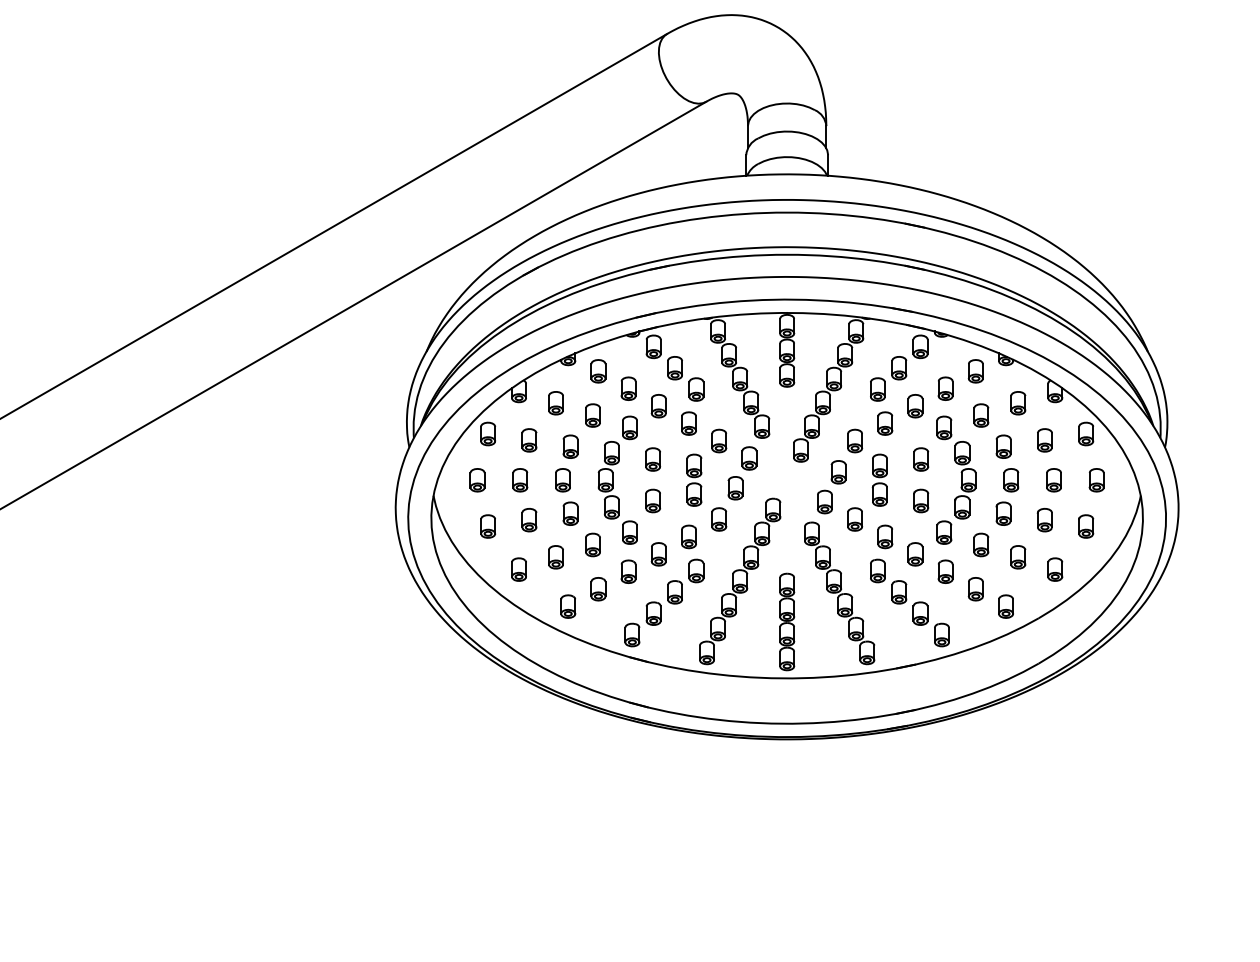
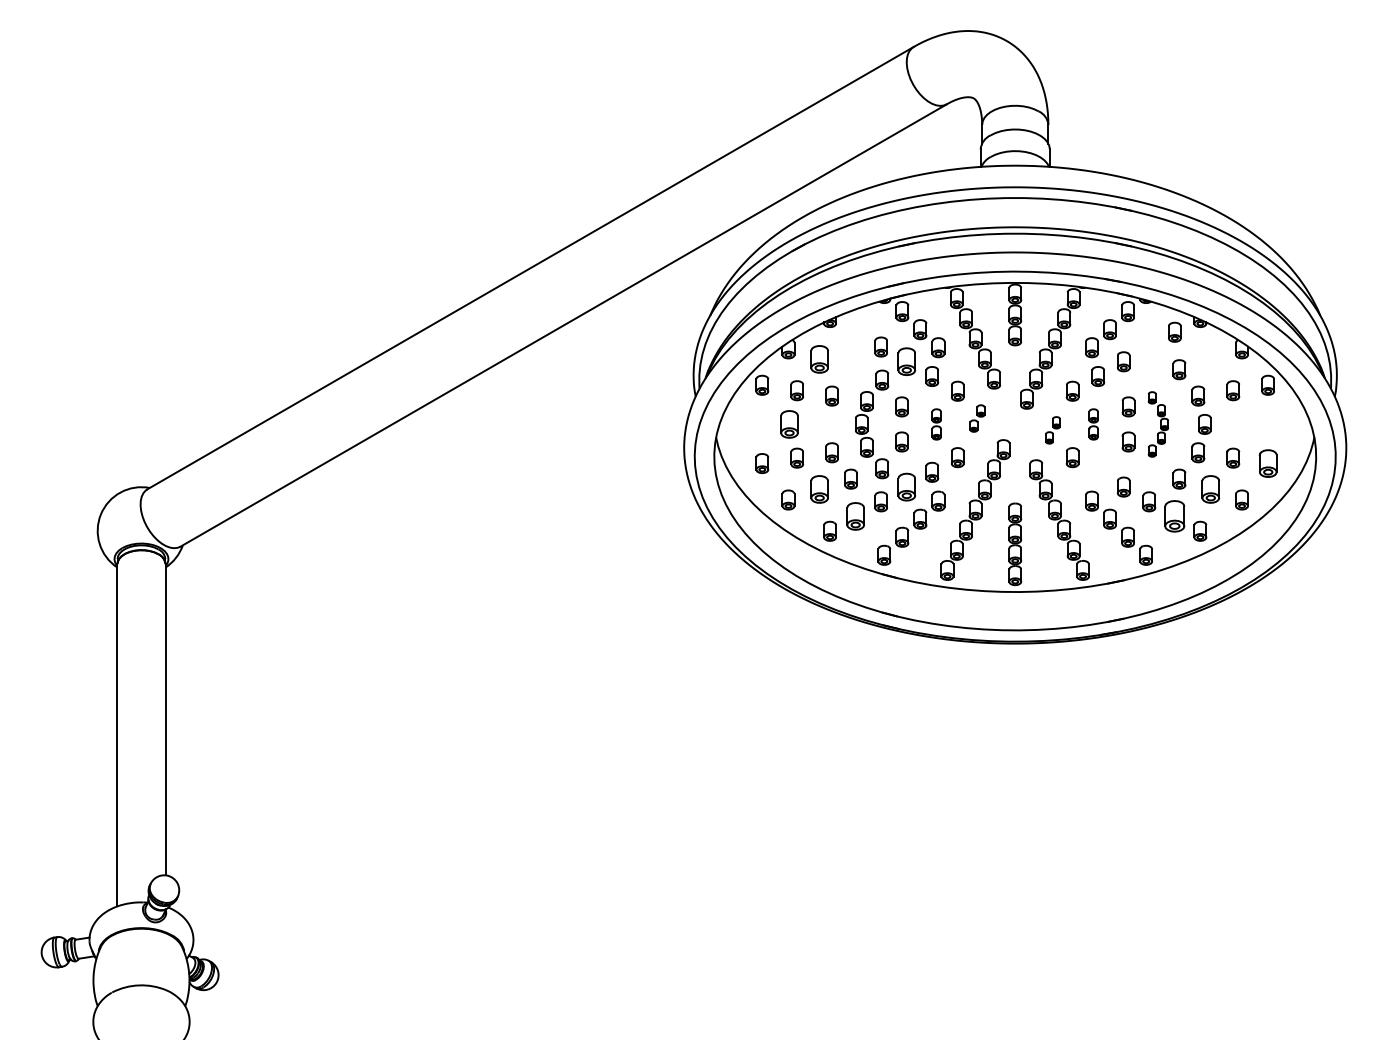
part: (598, 370) -> (855, 331), removed
part: (945, 388) -> (1149, 346), removed
part: (555, 402) -> (819, 358), size x1.4
part: (1018, 402) -> (1210, 358), removed
part: (658, 405) -> (906, 361), size x1.4
part: (592, 415) -> (850, 369), removed
part: (742, 473) -> (977, 418), size x0.6
part: (477, 480) -> (753, 424), removed
part: (520, 480) -> (789, 424), size x1.4
part: (562, 480) -> (825, 424), removed
part: (694, 480) -> (936, 424), size x0.7
part: (879, 480) -> (1093, 424), size x0.7
part: (956, 480) -> (1158, 424), size x0.6
part: (1053, 480) -> (1240, 424), removed
part: (1096, 480) -> (1276, 424), removed
part: (831, 487) -> (1052, 430), size x0.6
part: (1085, 526) -> (1267, 463), size x1.4
part: (885, 535) -> (1098, 471), removed
part: (658, 553) -> (906, 486), size x1.4
part: (555, 557) -> (819, 489), size x1.4
part: (1018, 557) -> (1210, 489), size x1.4
part: (598, 589) -> (855, 516), size x1.4
part: (975, 589) -> (1174, 516), size x1.6

